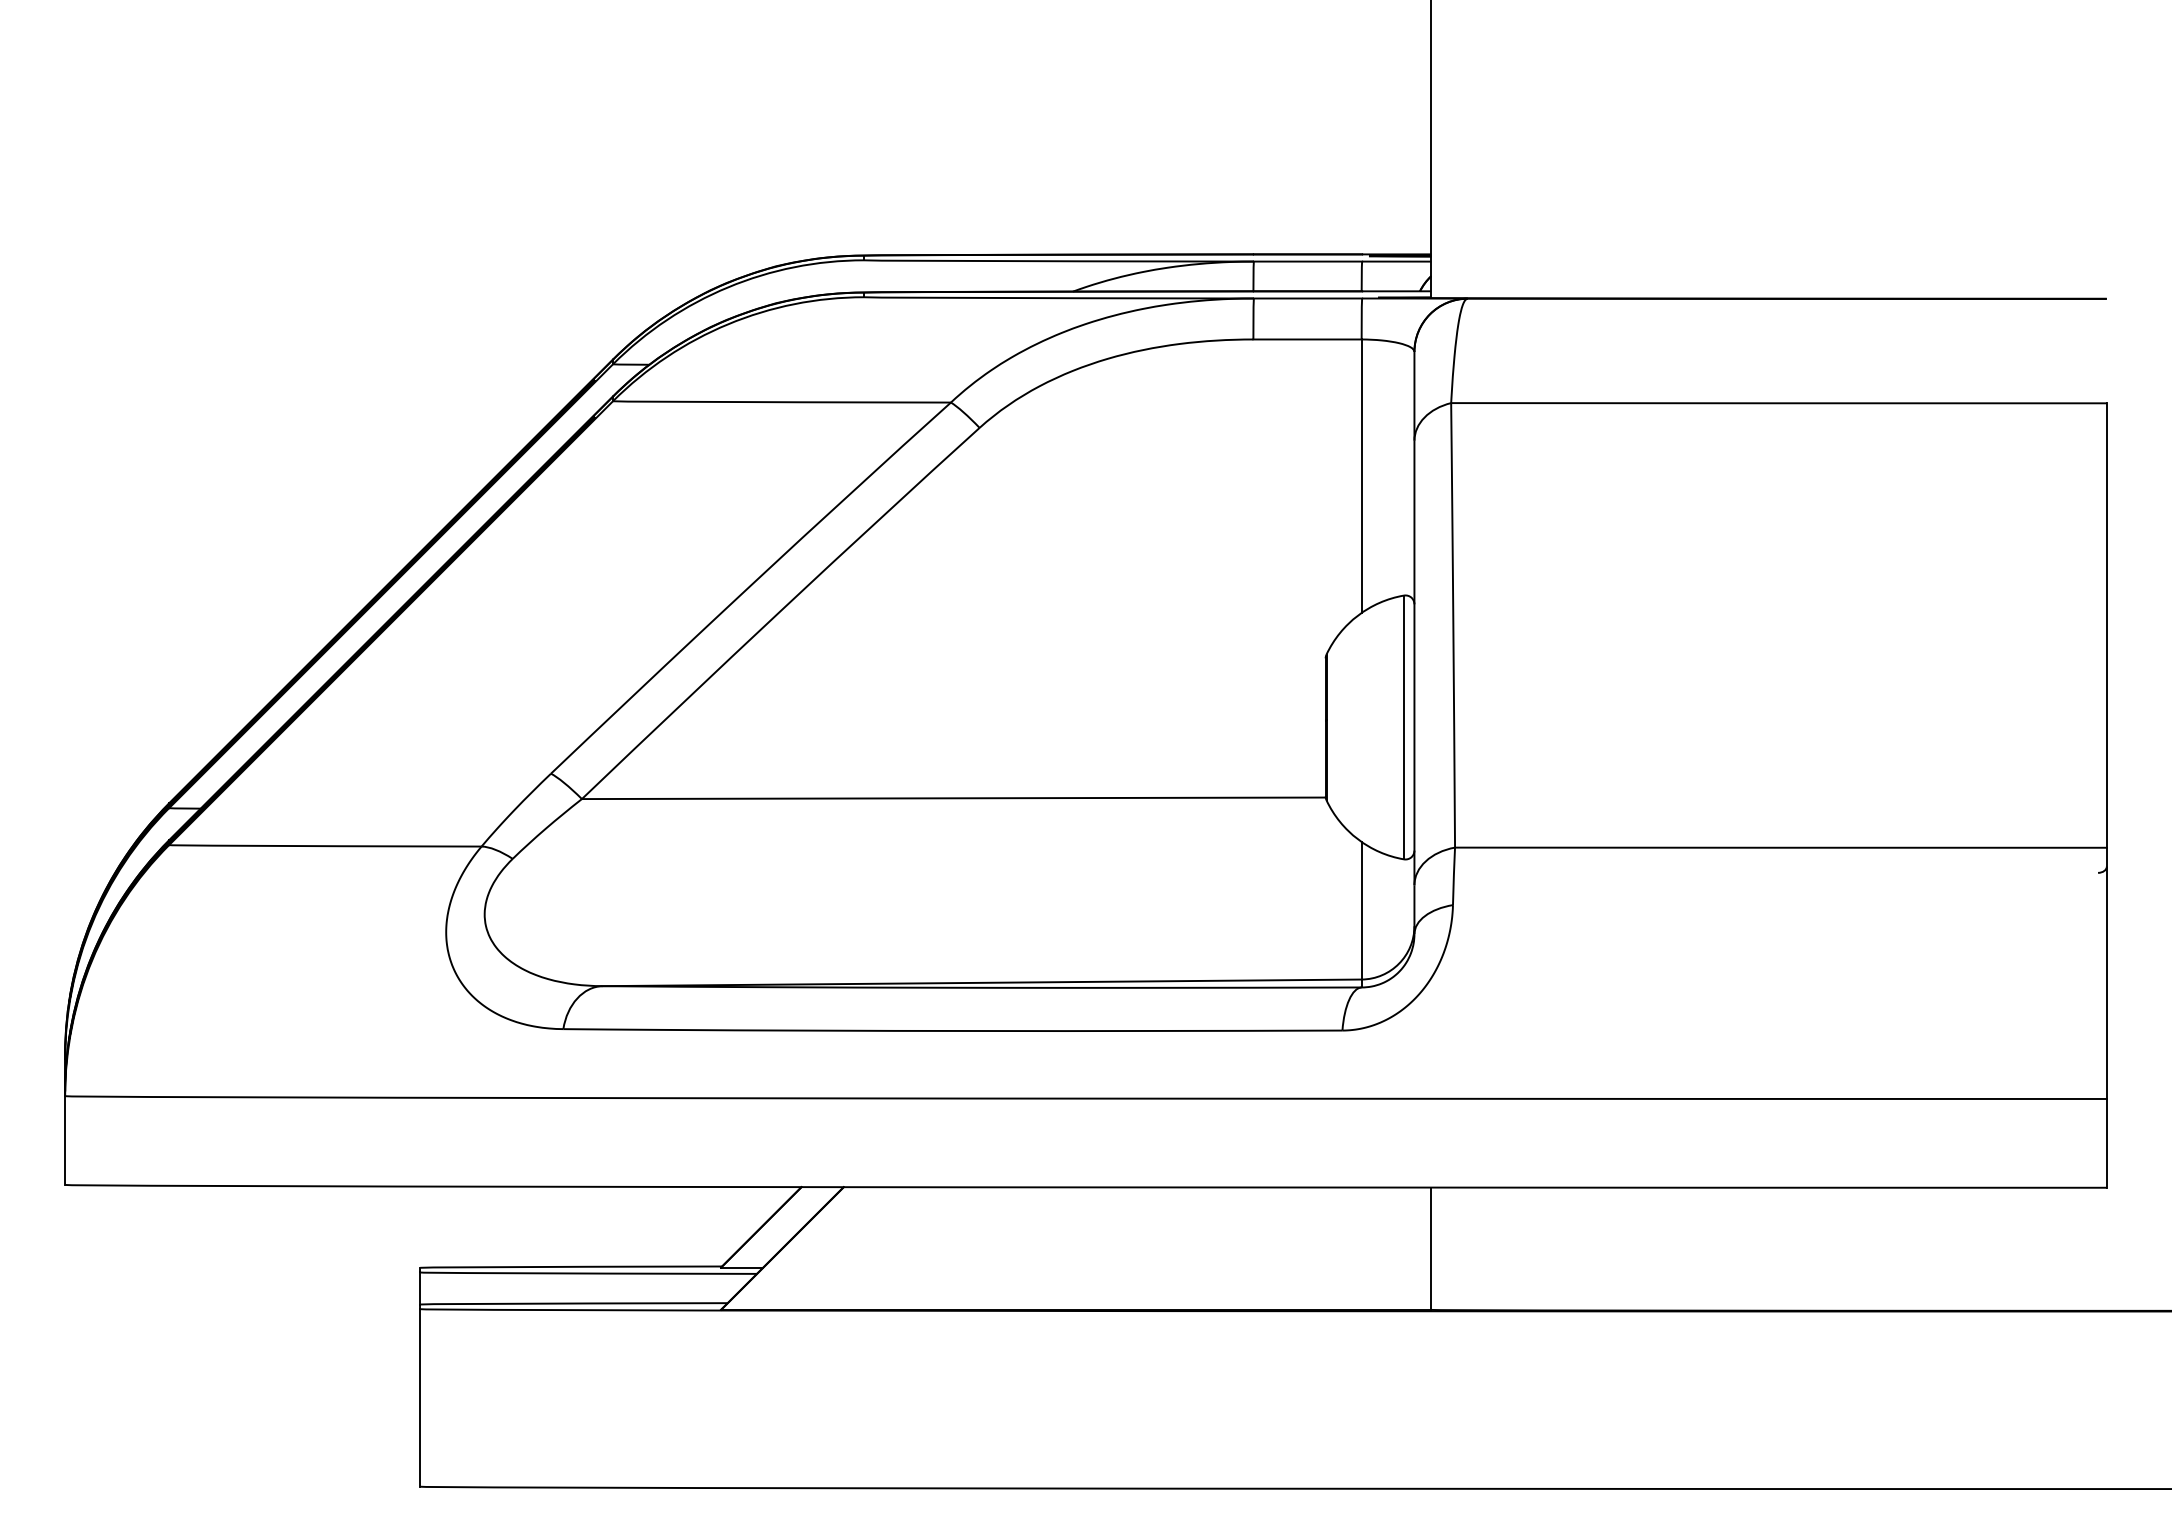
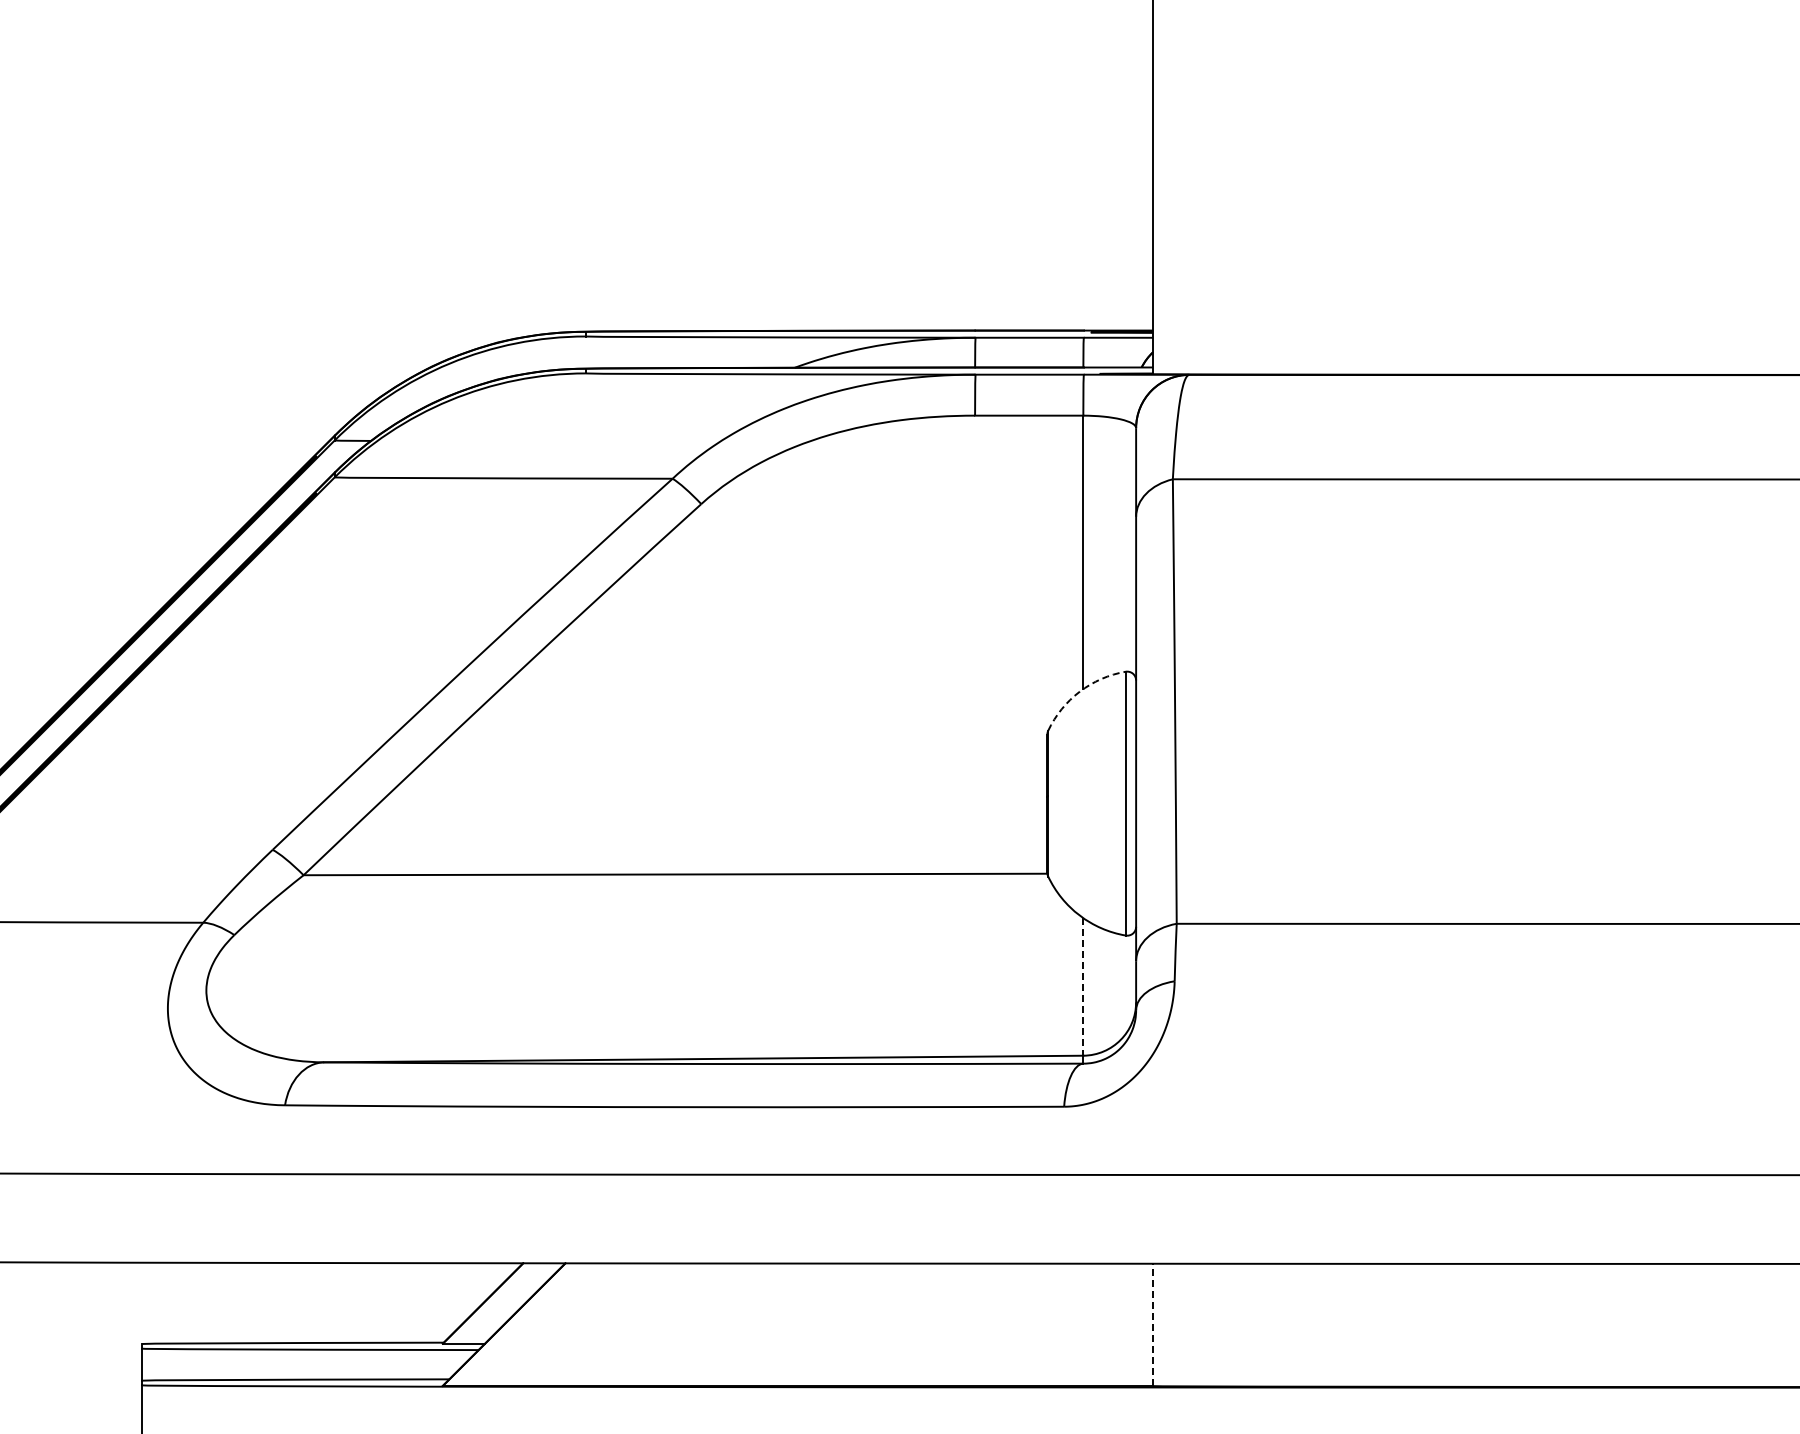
arc: (1358, 615) -> (1080, 691), solid -> dashed
line: (1361, 910) -> (1083, 986), solid -> dashed
line: (1431, 1248) -> (1153, 1324), solid -> dashed

